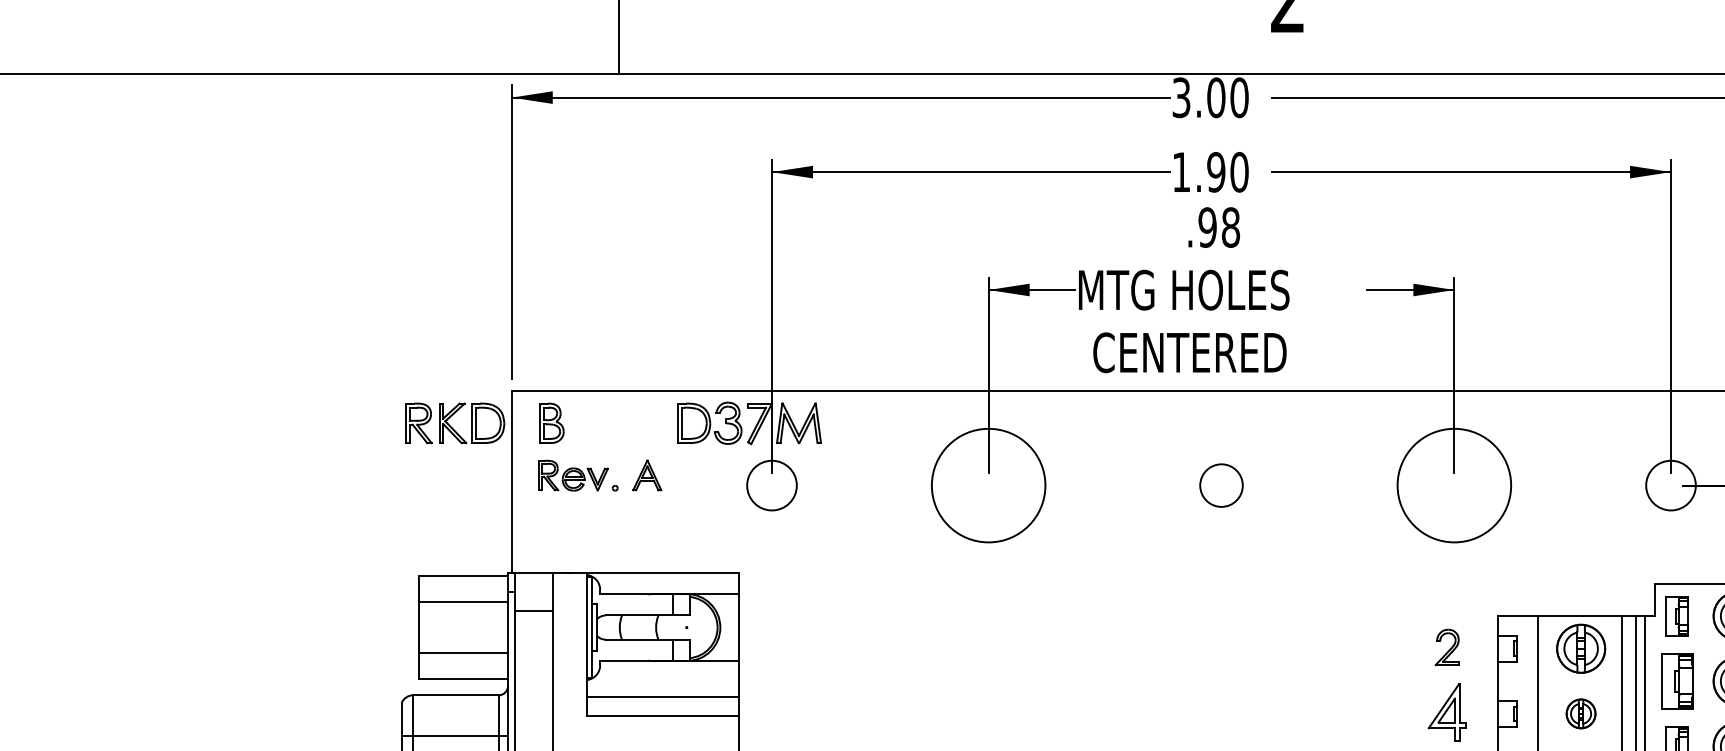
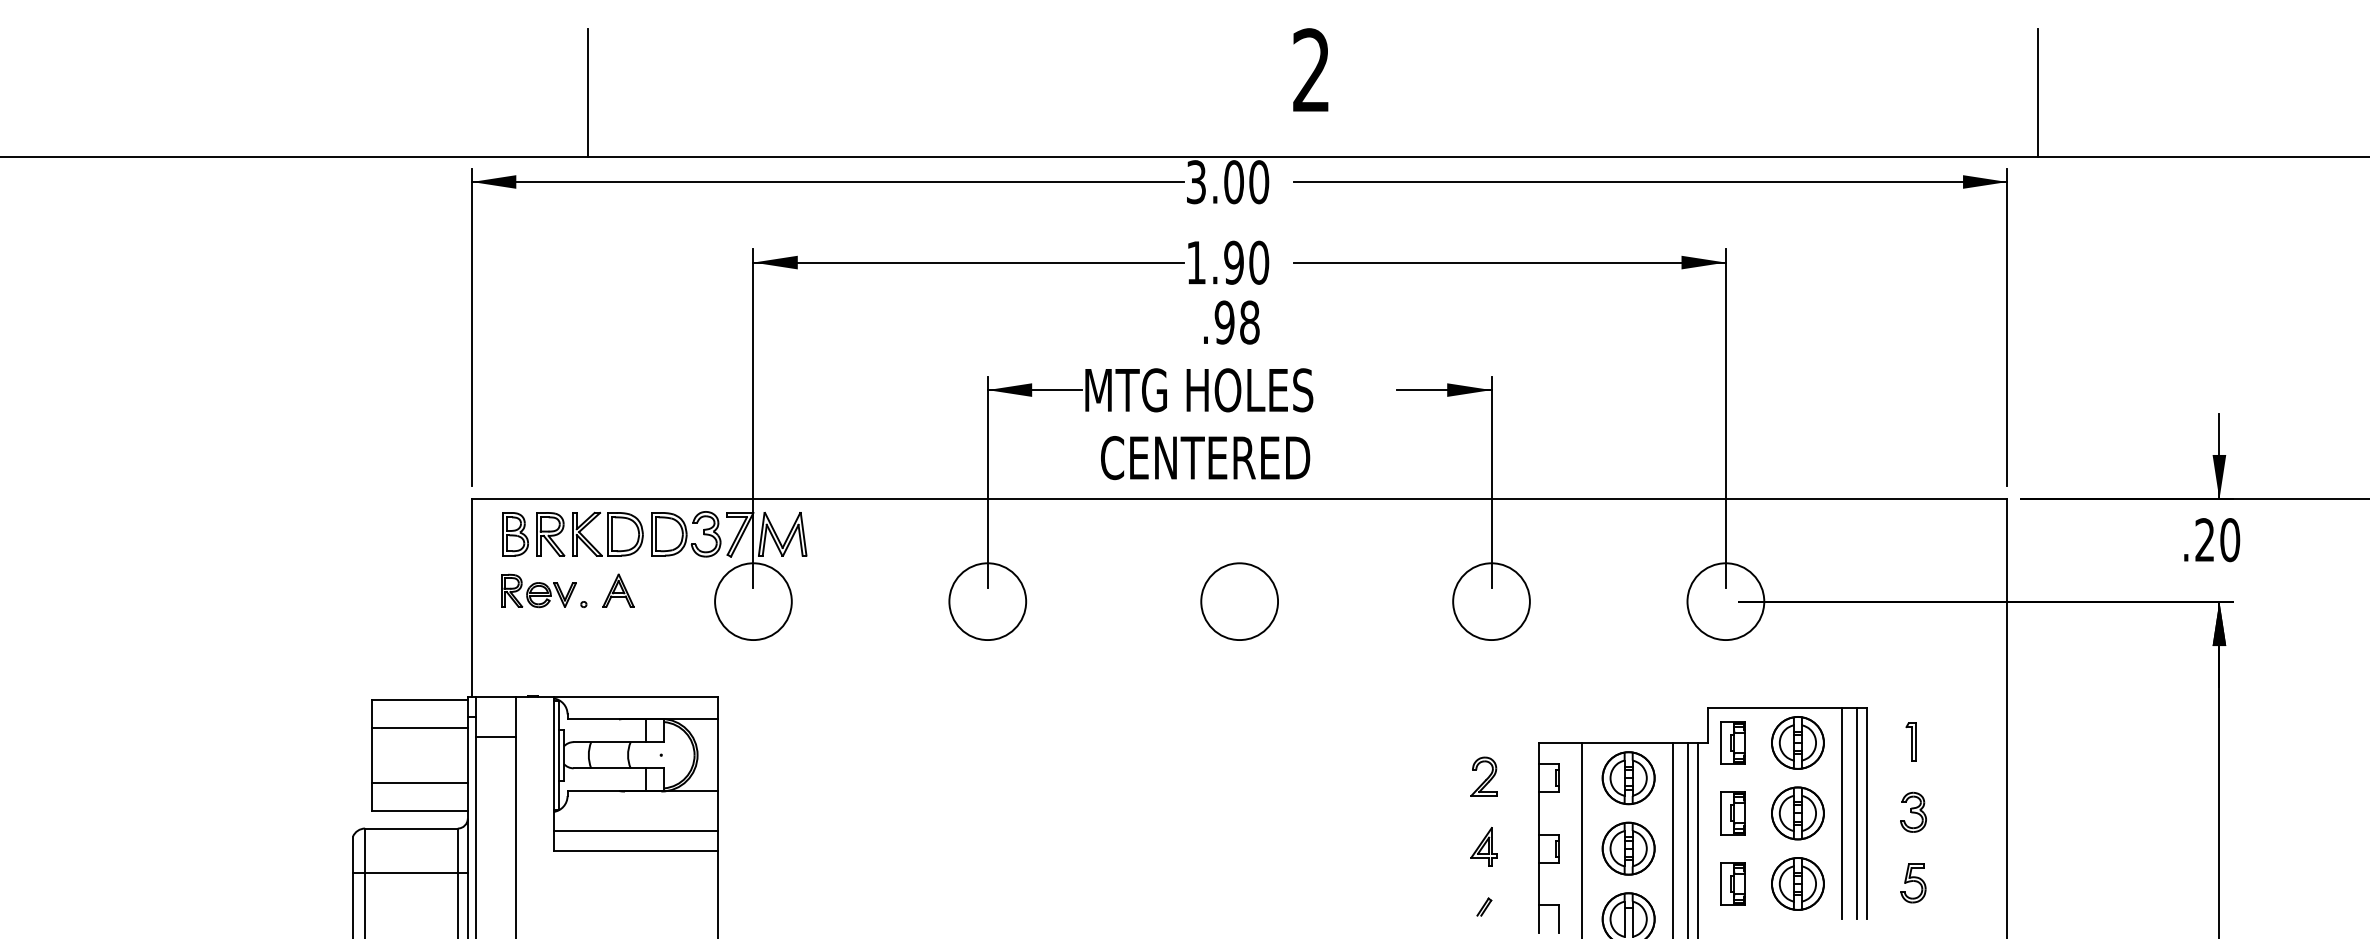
part: (454, 422) -> (589, 533), moved
circle: (772, 485) -> (753, 601), size x1.43
circle: (988, 485) -> (987, 601), size x0.62
circle: (1221, 485) -> (1239, 601), size x1.67
circle: (1454, 485) -> (1491, 601), size x0.62
circle: (1670, 485) -> (1725, 601), size x1.43
part: (1677, 681) -> (1732, 813), size x0.71
part: (1446, 711) -> (1483, 846), size x0.62
part: (1580, 713) -> (1628, 848), size x1.67

